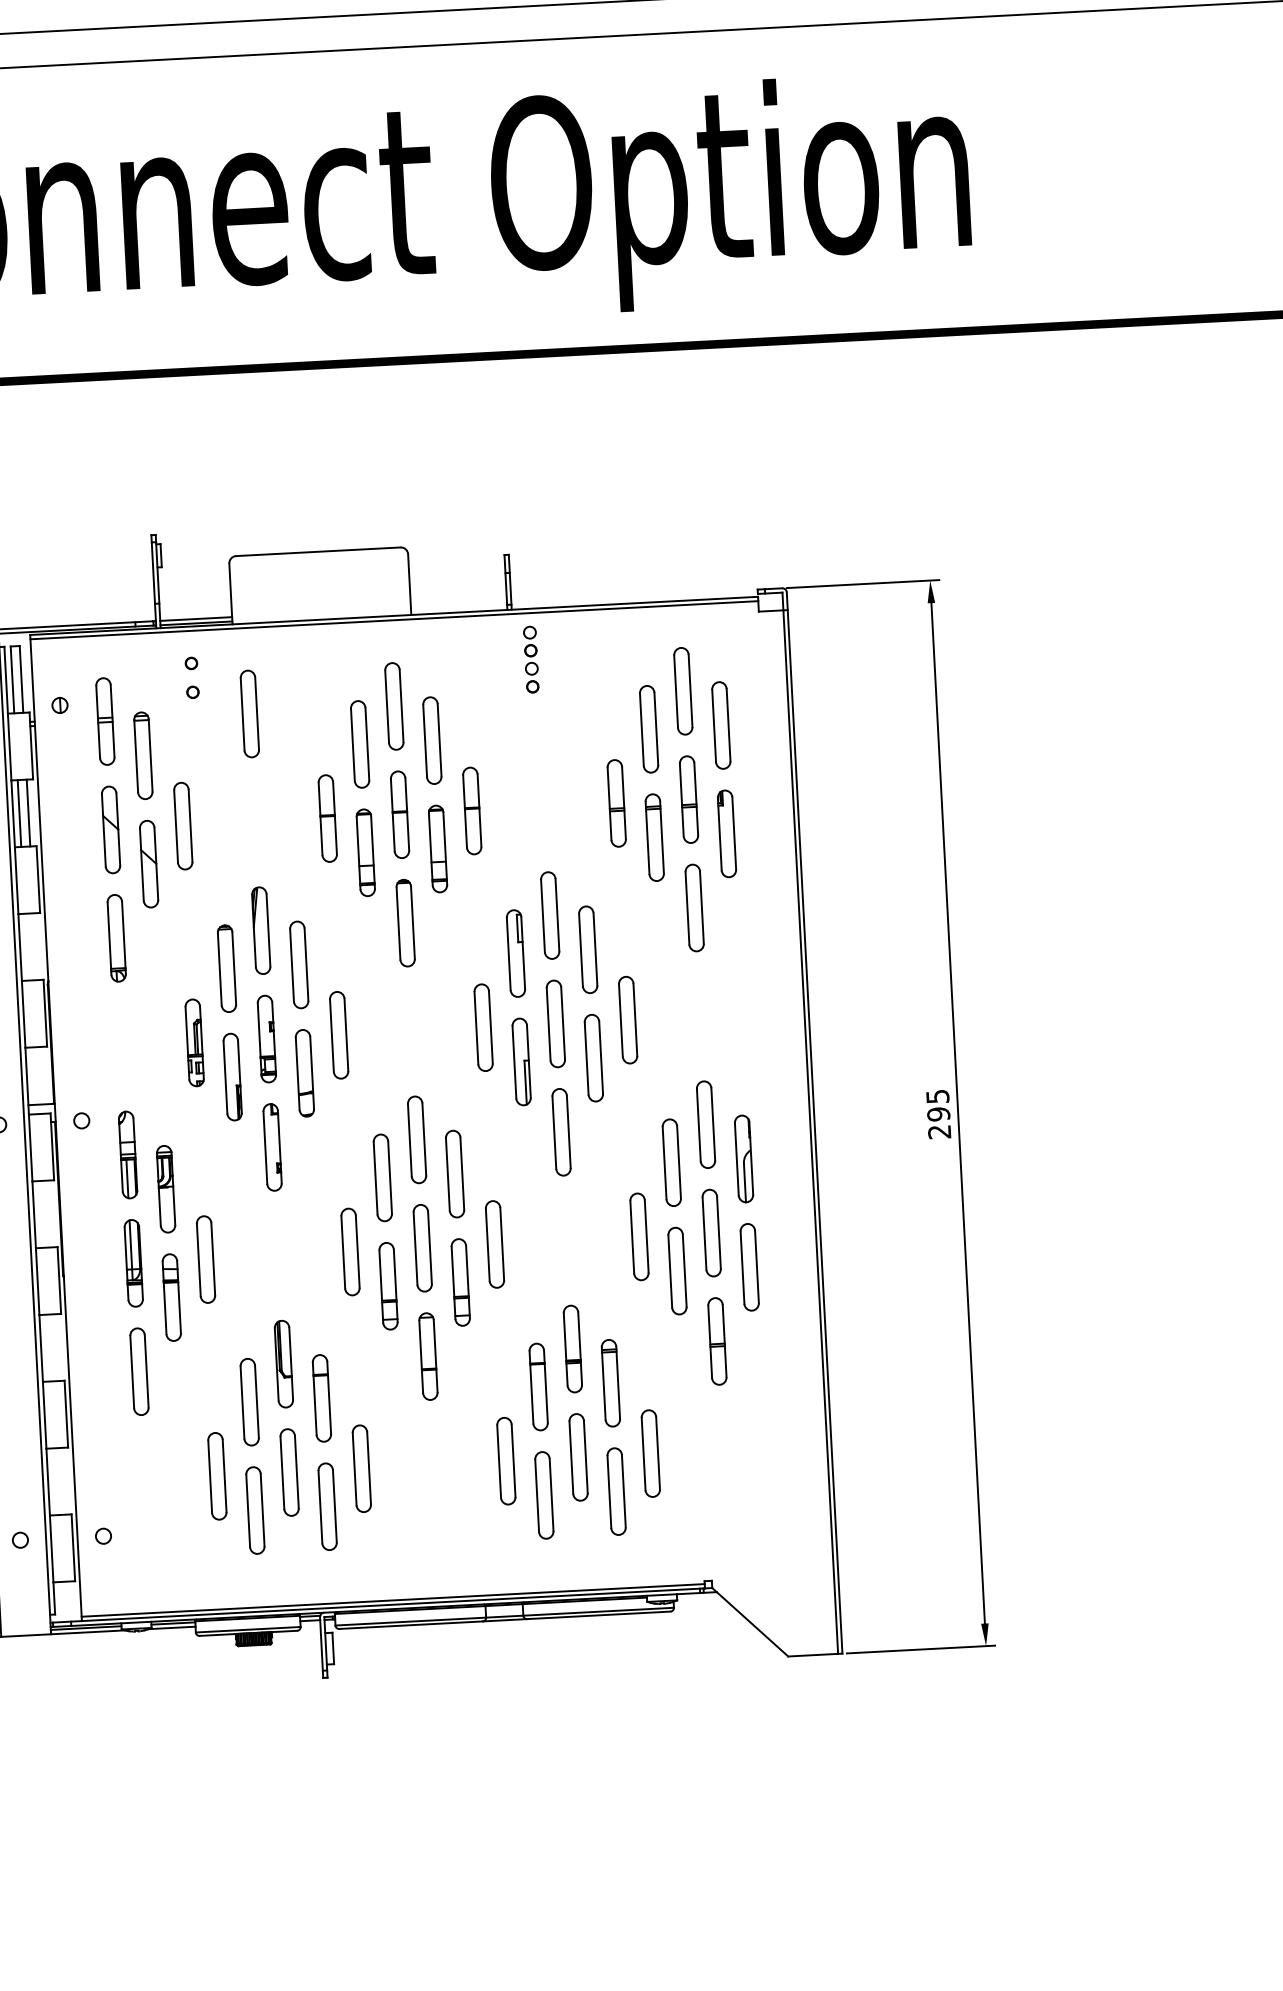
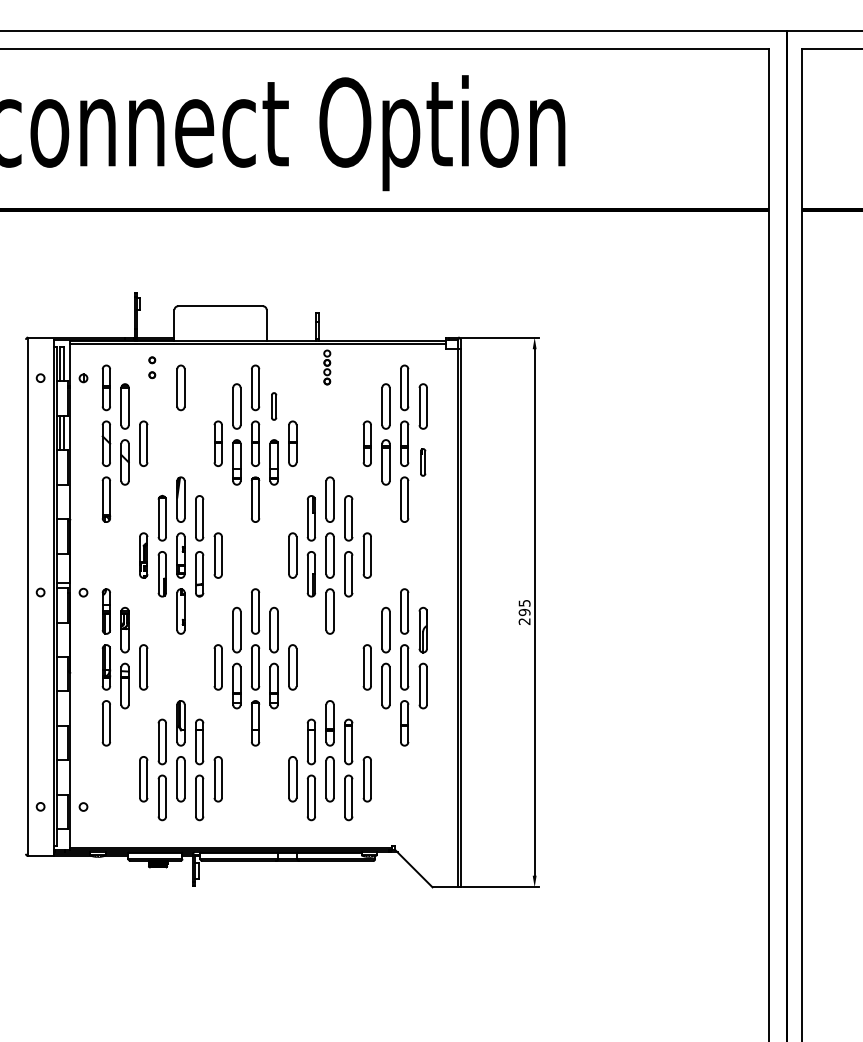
part: (431, 740) -> (273, 406), size x0.6
part: (725, 834) -> (422, 462), size x0.6

